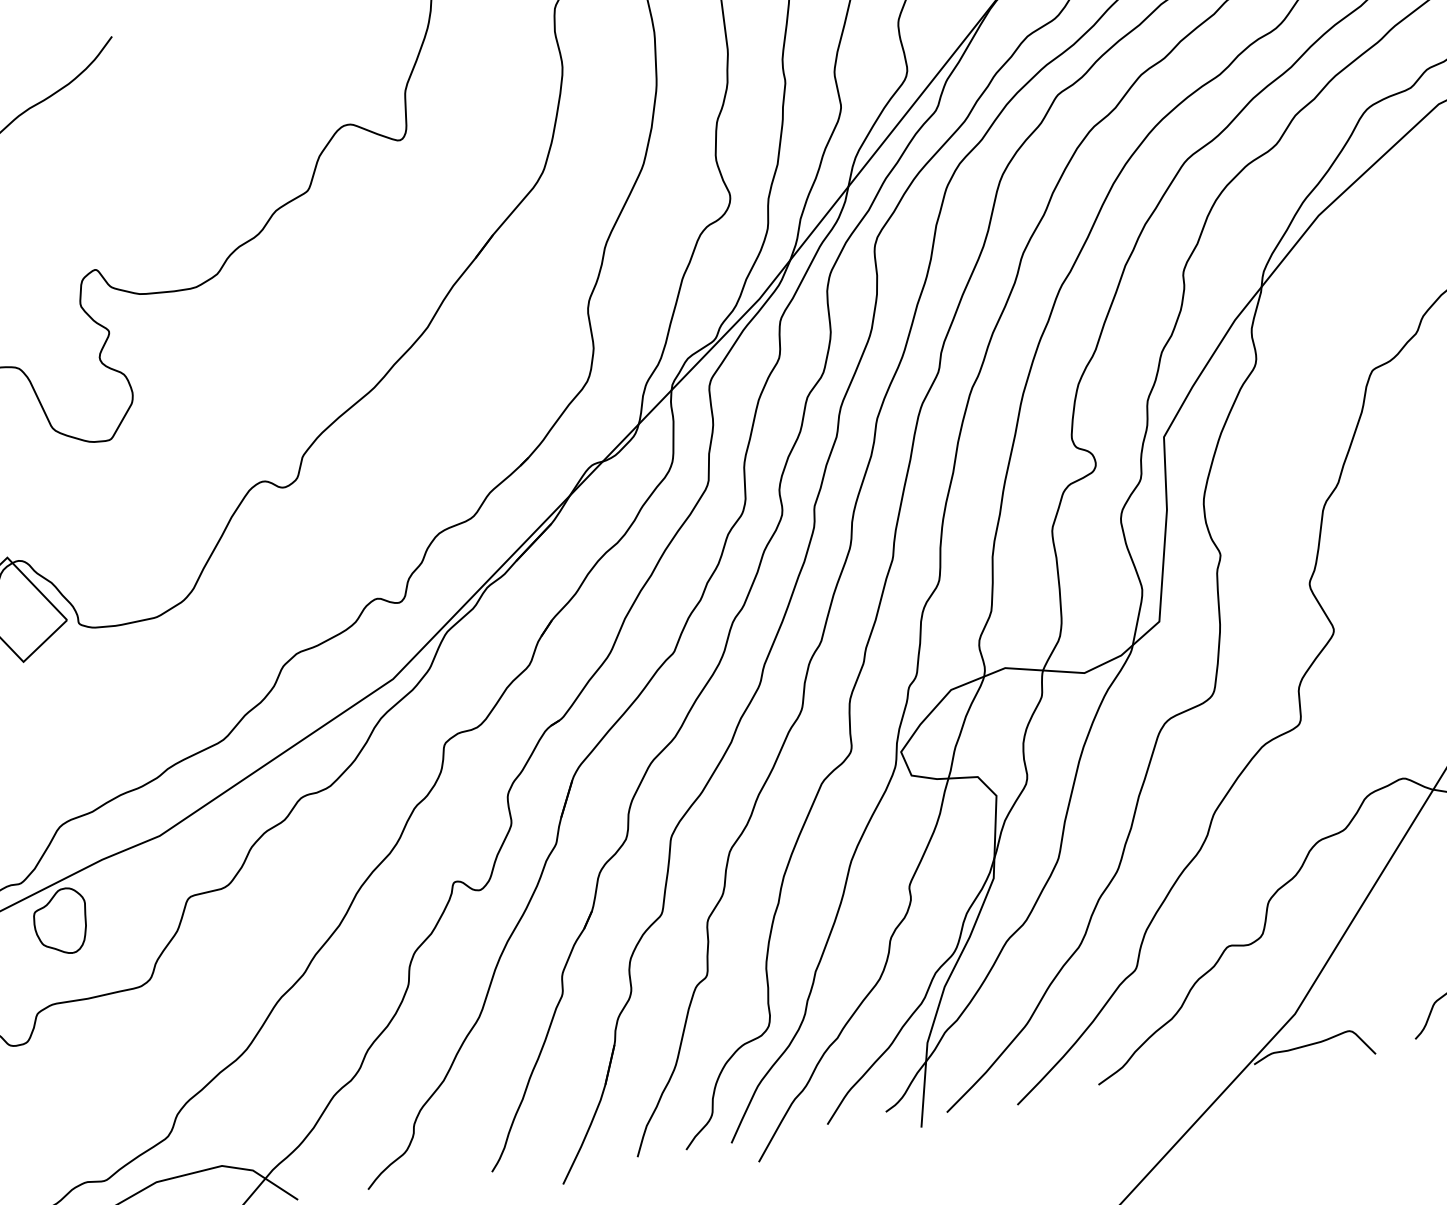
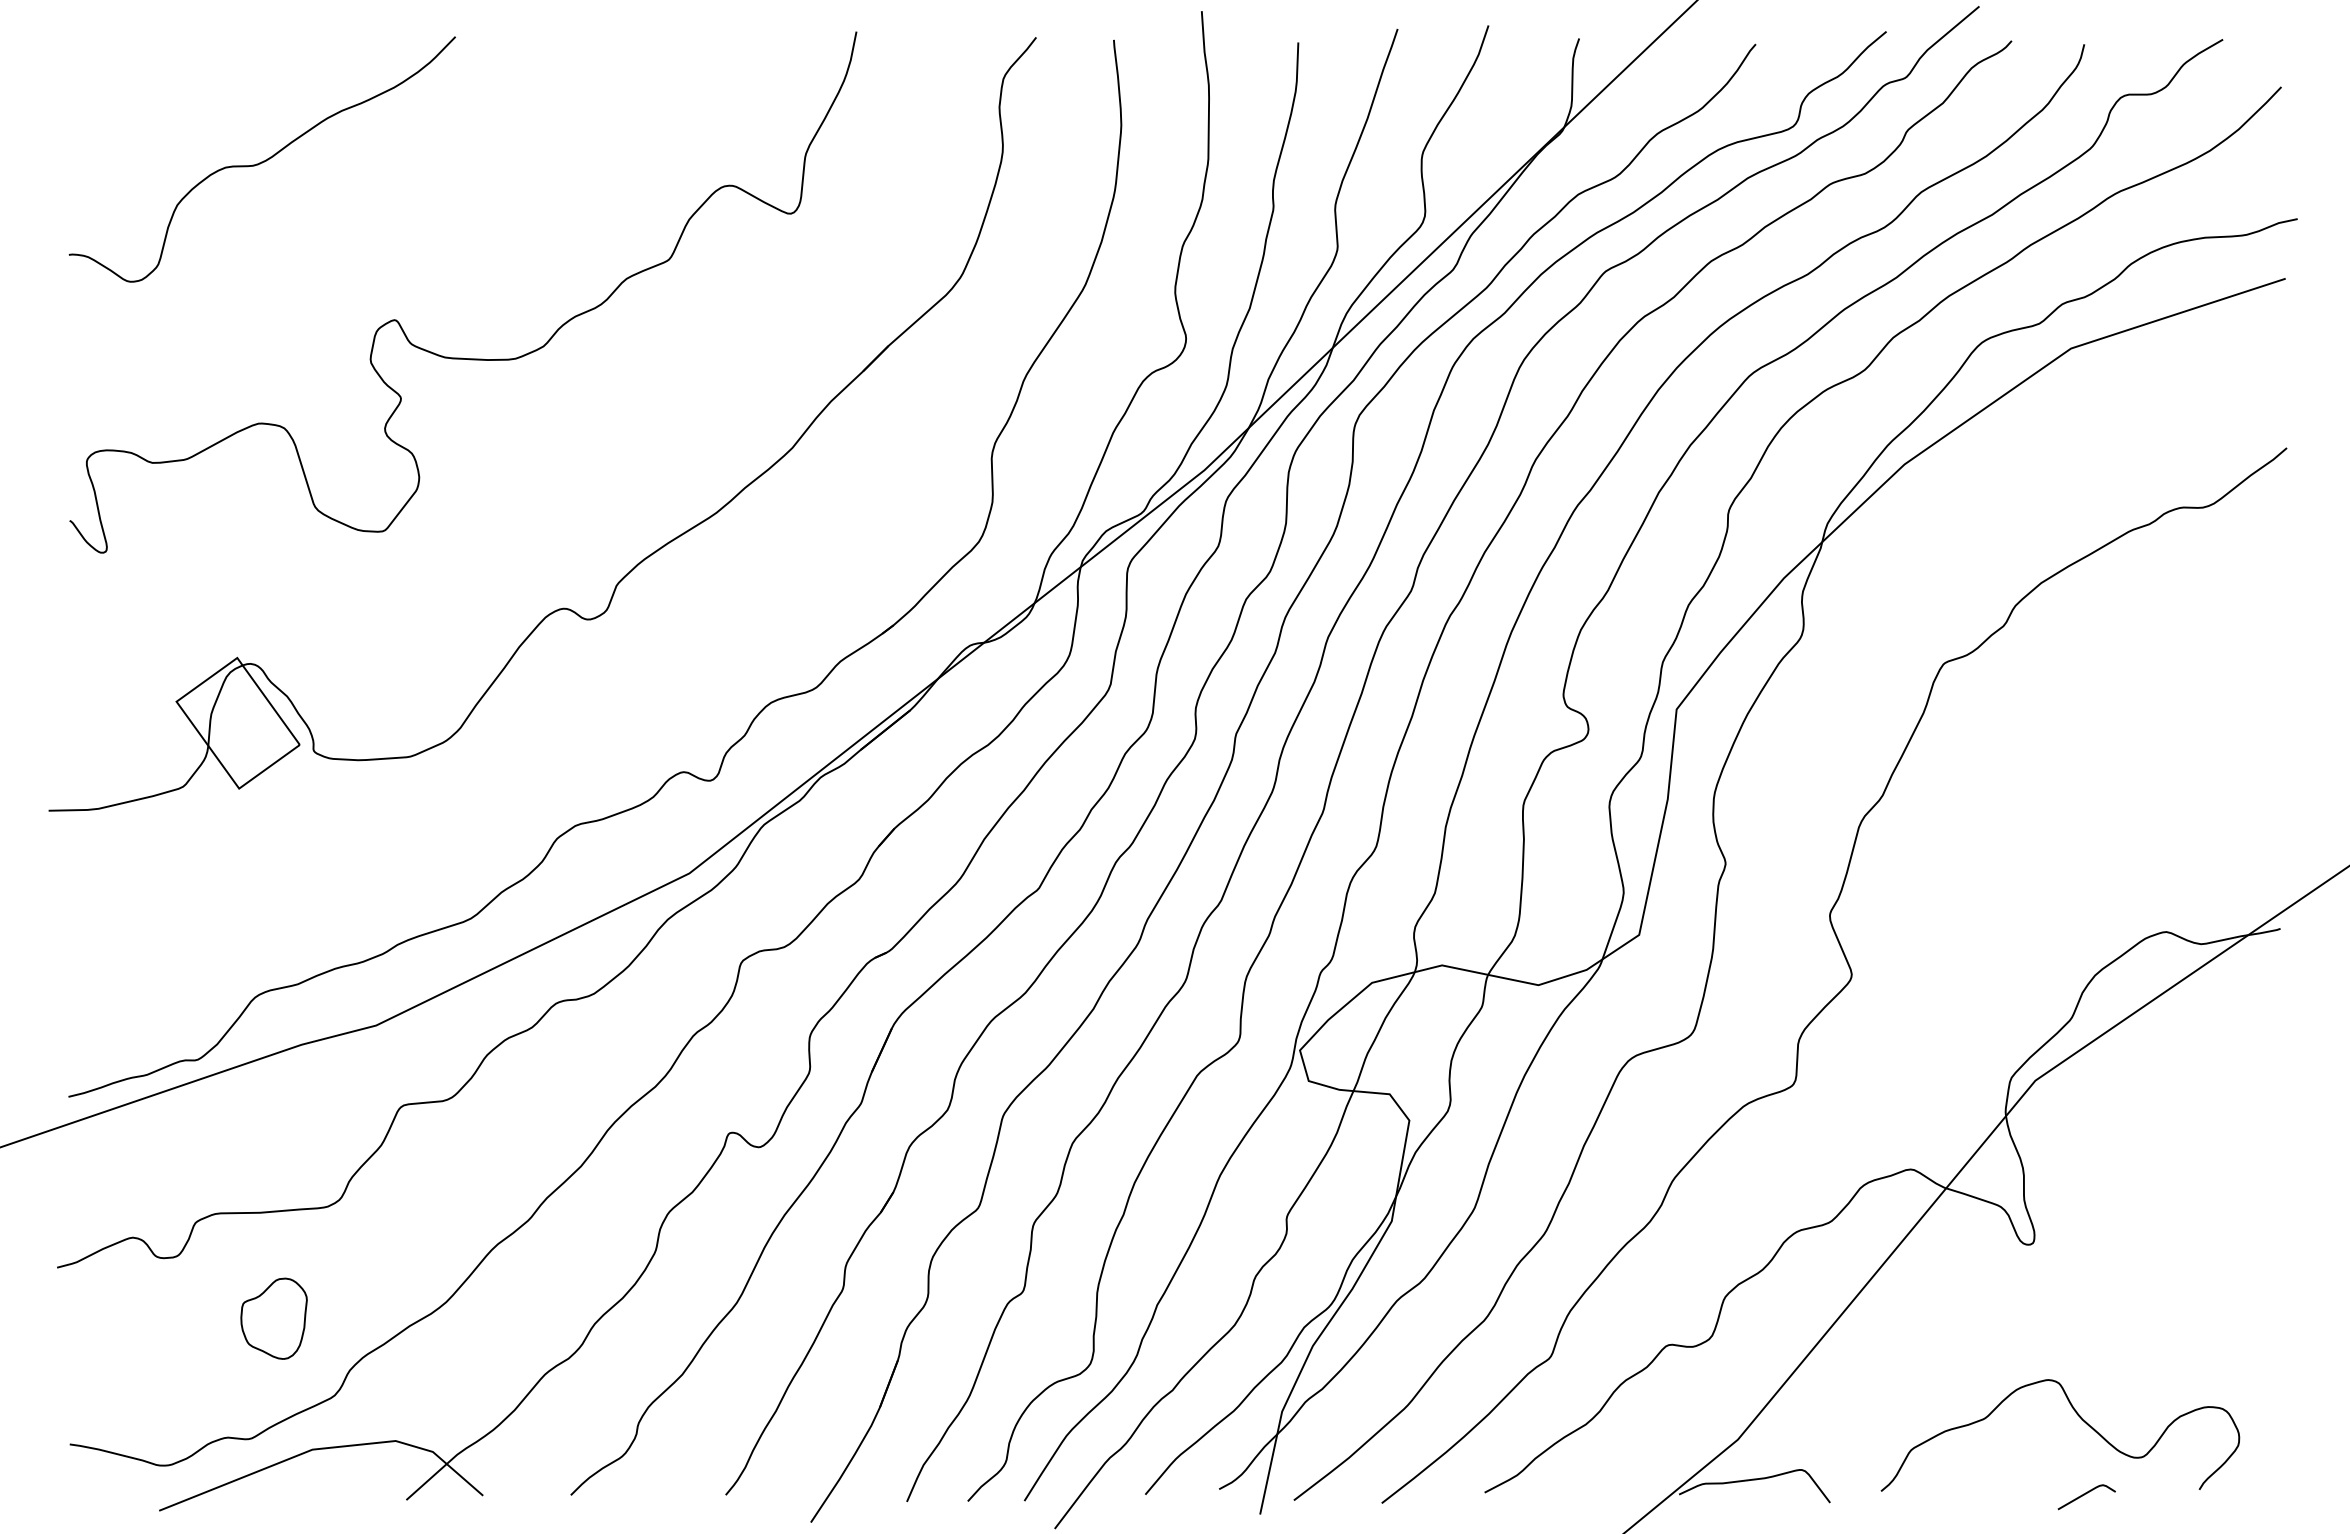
part: (60, 921) -> (273, 1318), moved

